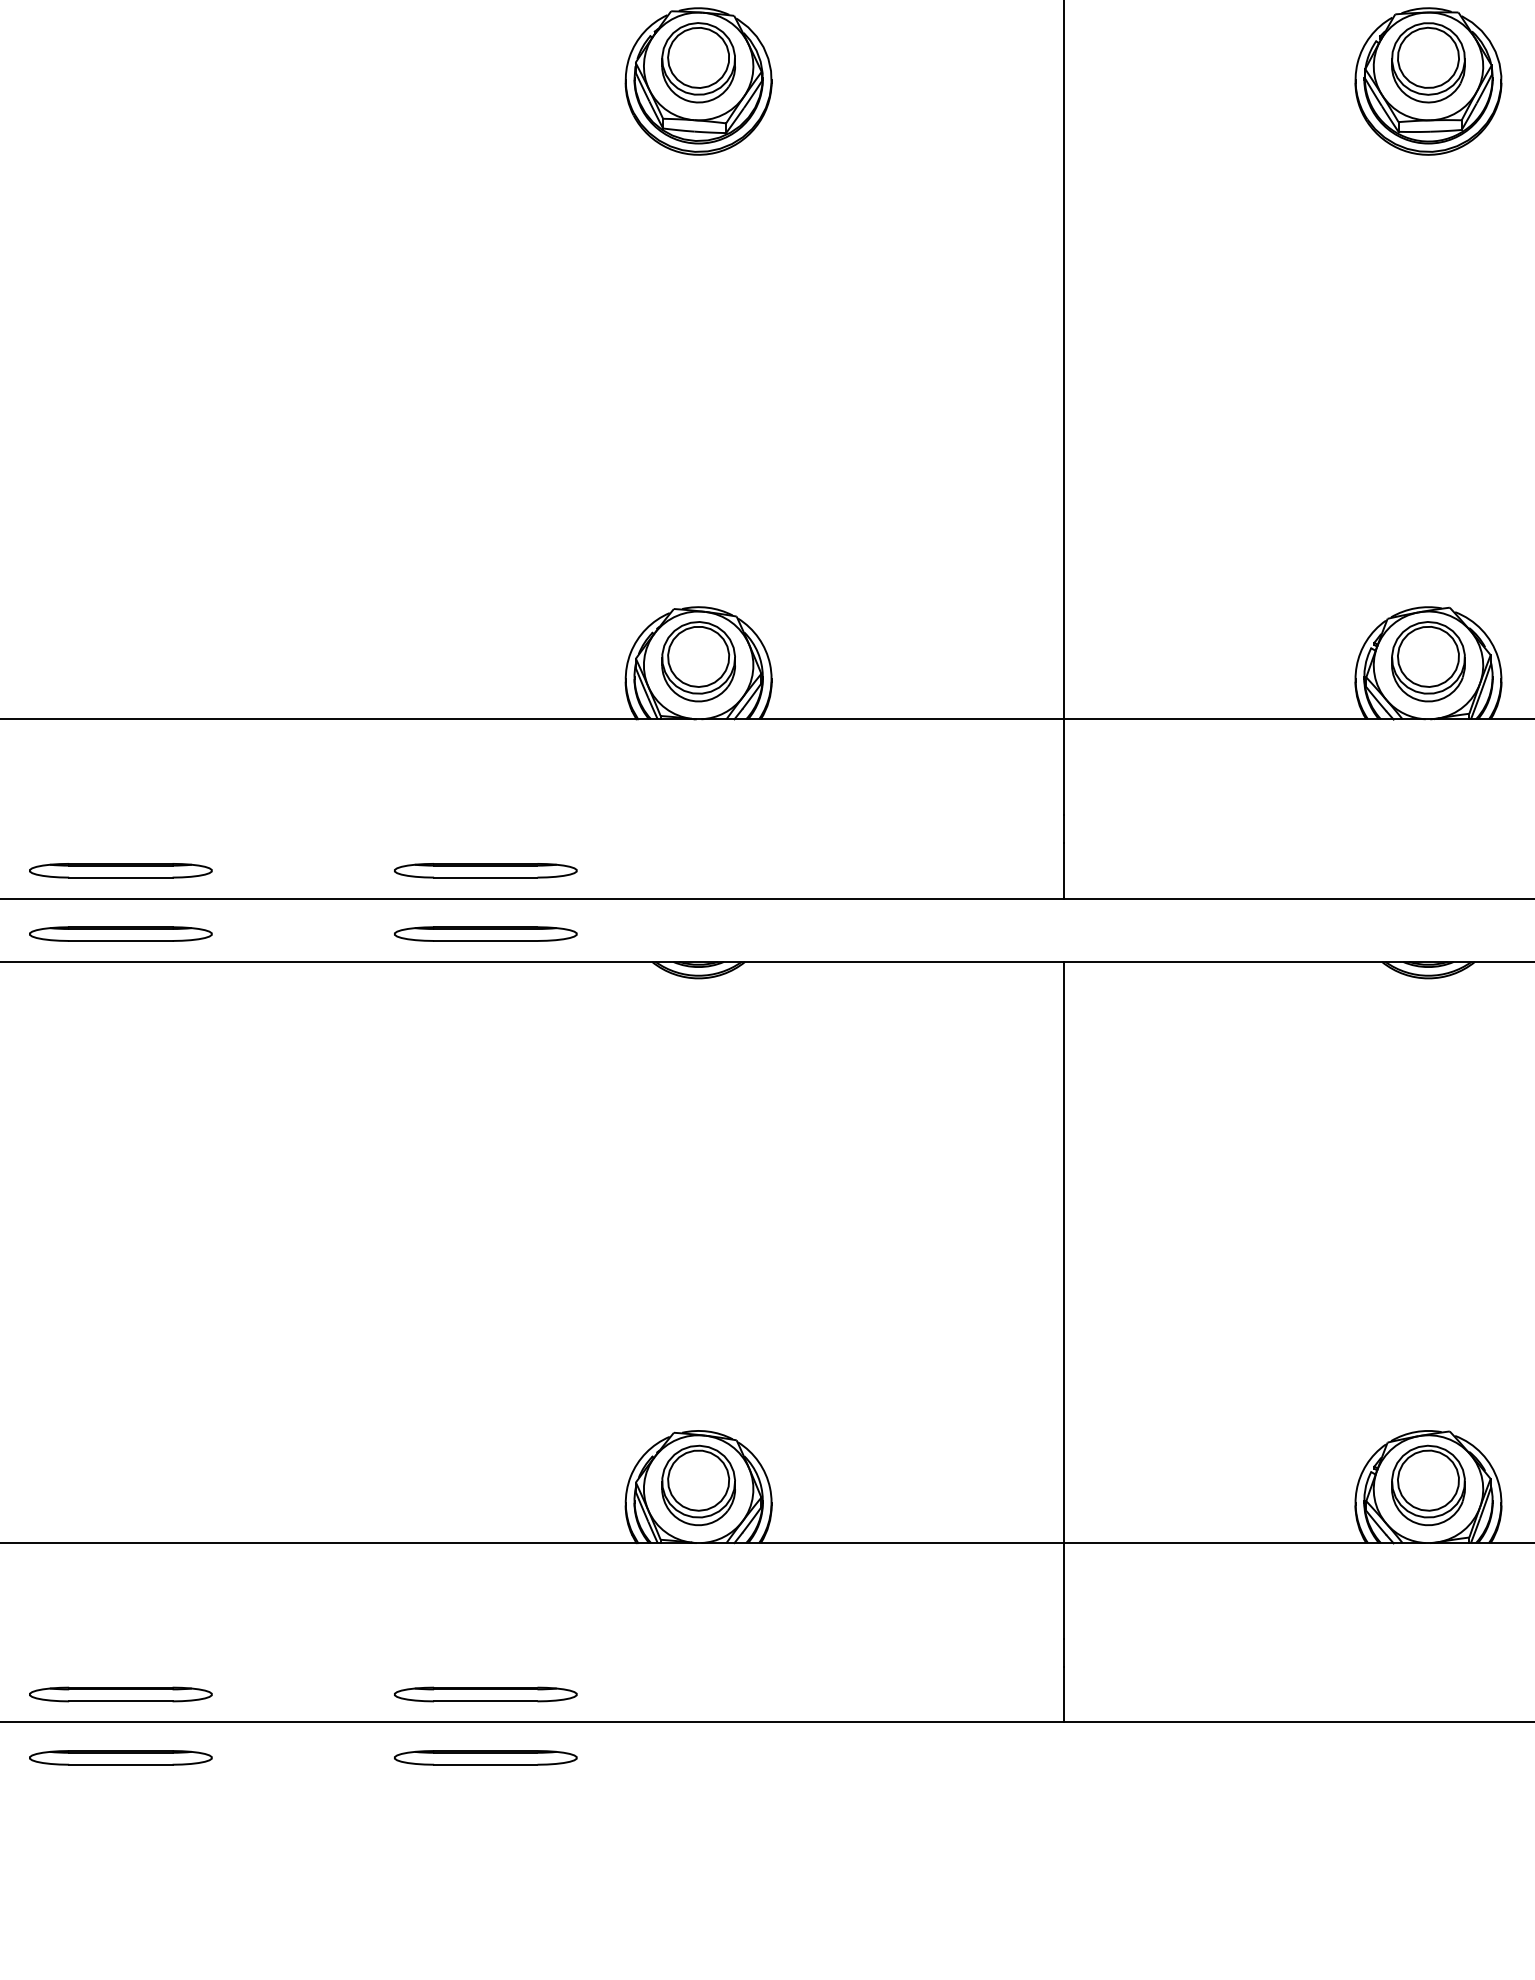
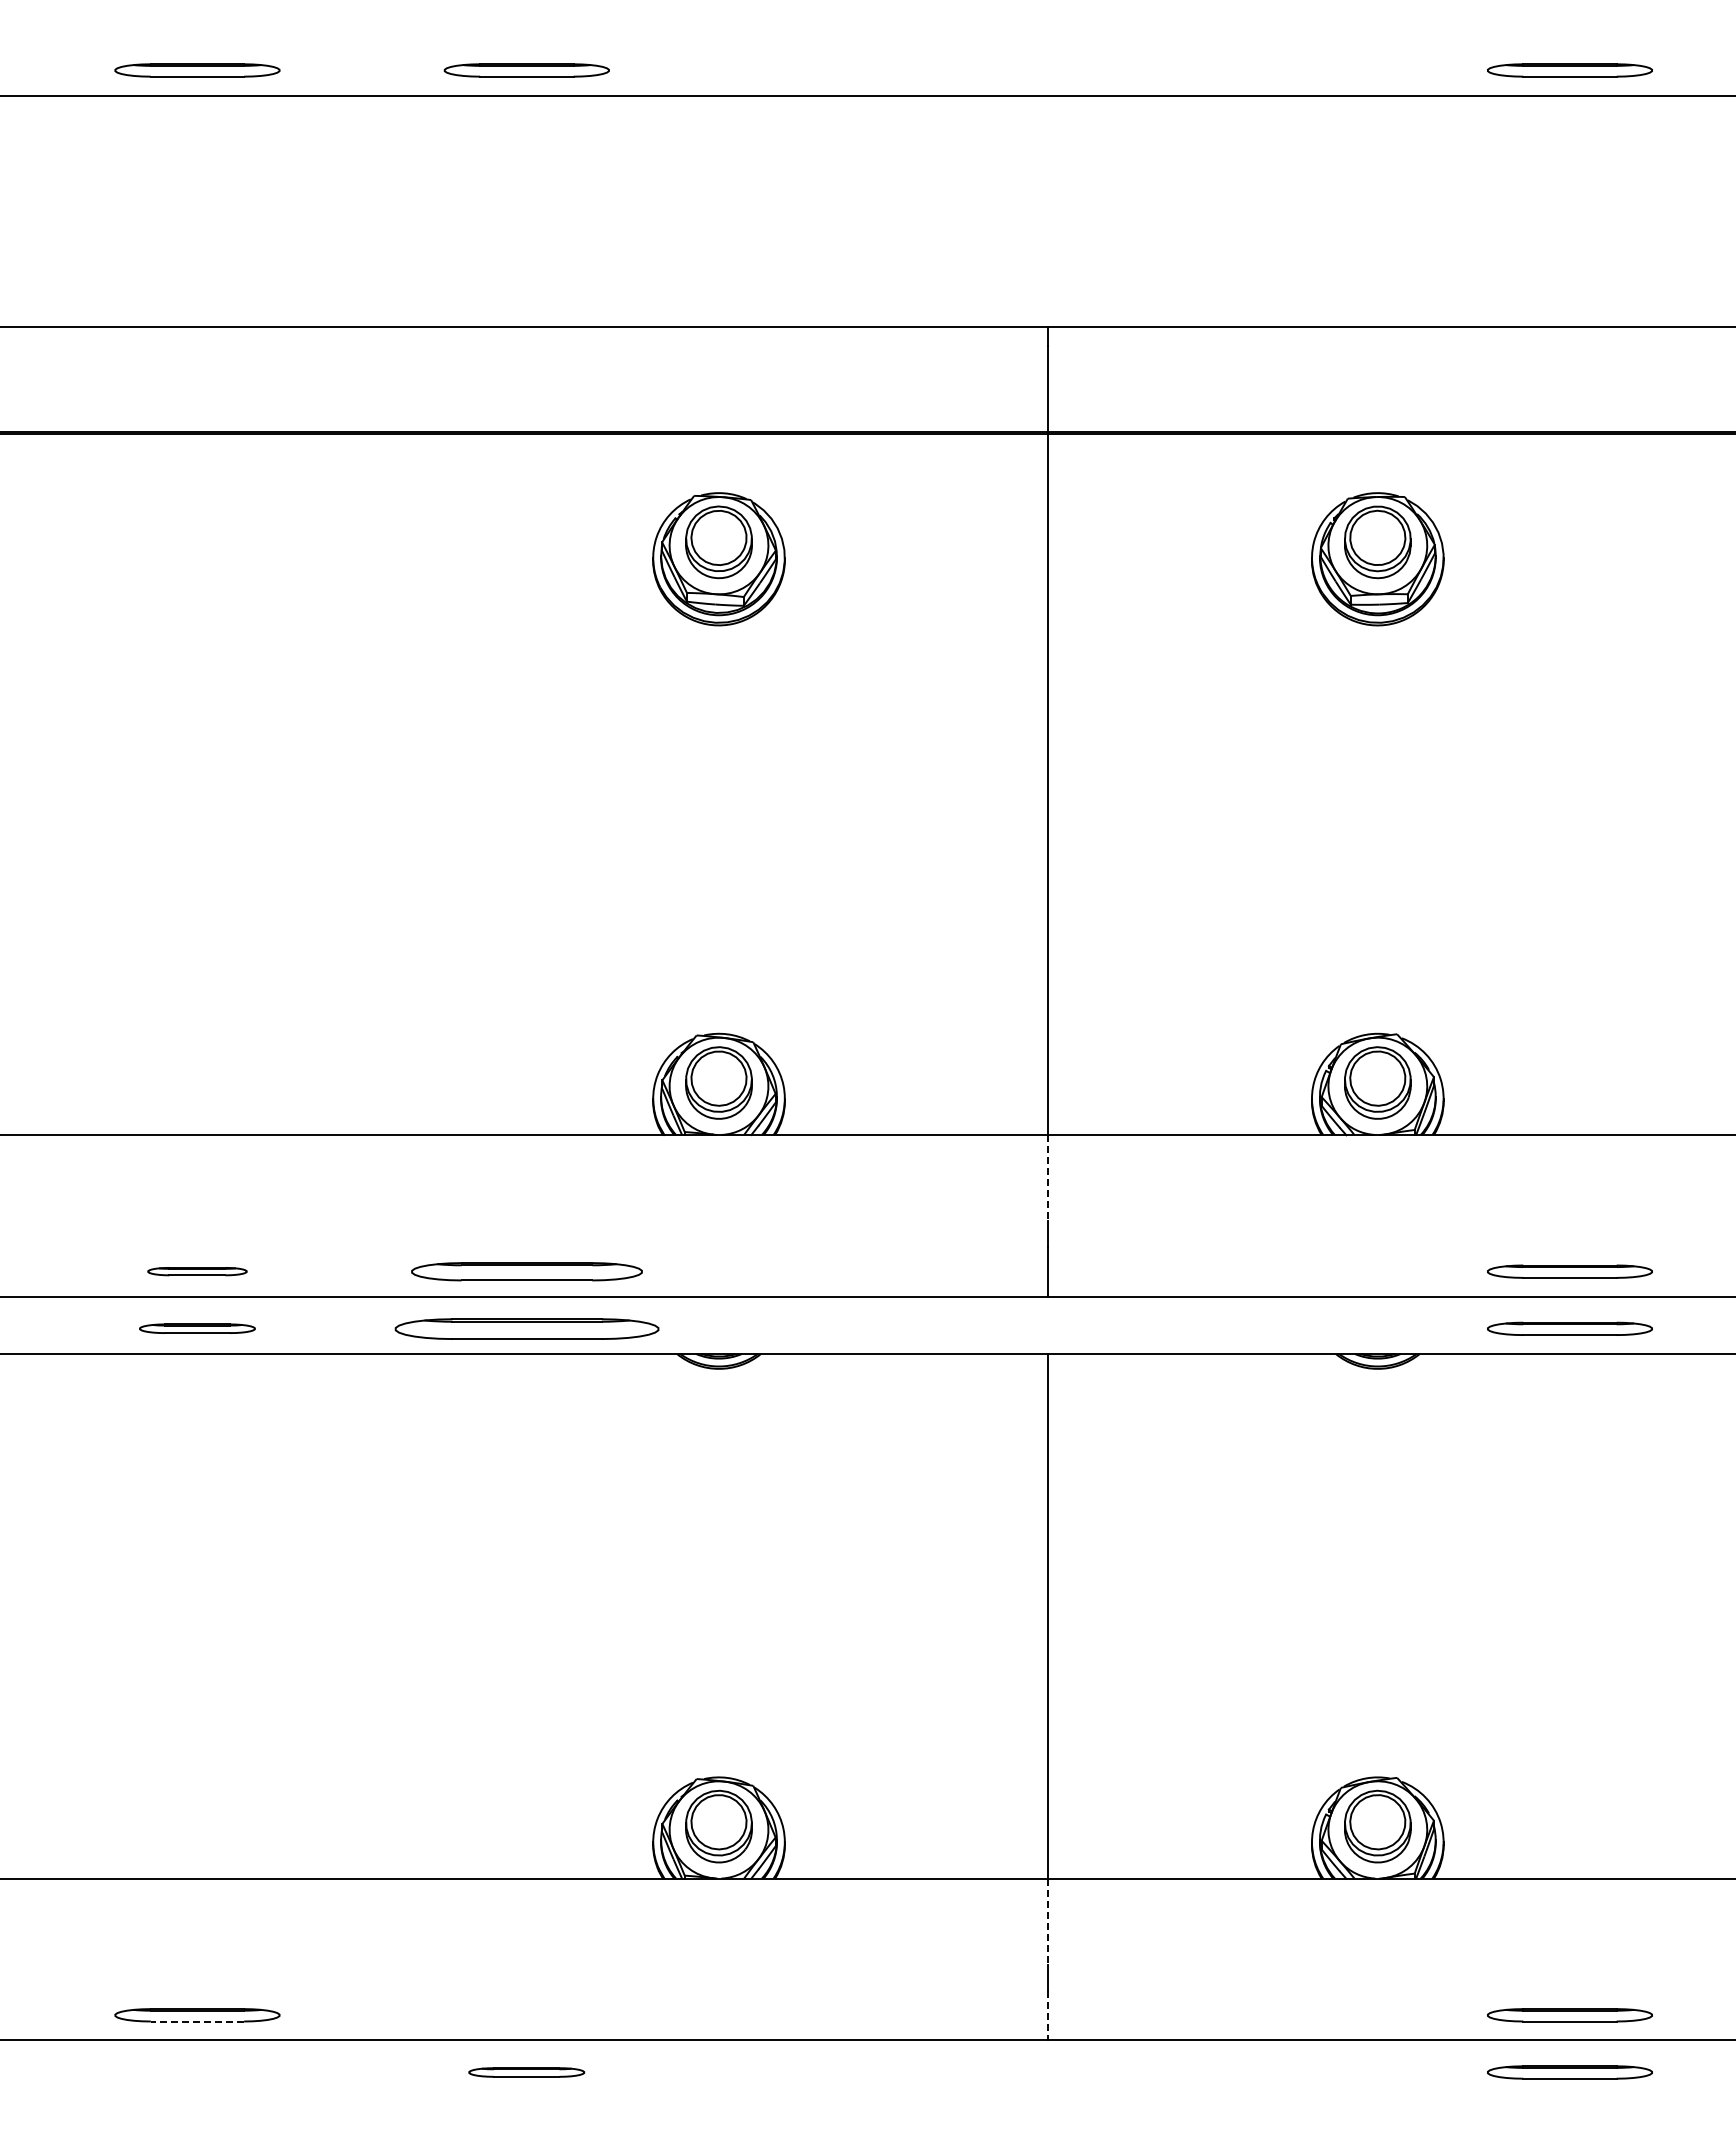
line: (1063, 767) -> (1048, 1178), solid -> dashed
part: (120, 870) -> (197, 1271), size x0.6
part: (485, 870) -> (526, 1271), size x1.4
part: (120, 933) -> (197, 1328), size x0.7
part: (485, 933) -> (526, 1328), size x1.6
line: (1063, 1591) -> (1048, 1922), solid -> dashed
part: (485, 1694) -> (526, 2015), removed
line: (1063, 1694) -> (1048, 2015), solid -> dashed
line: (120, 1701) -> (197, 2021), solid -> dashed
part: (120, 1757) -> (197, 2072), removed
part: (485, 1757) -> (526, 2072), size x0.7

